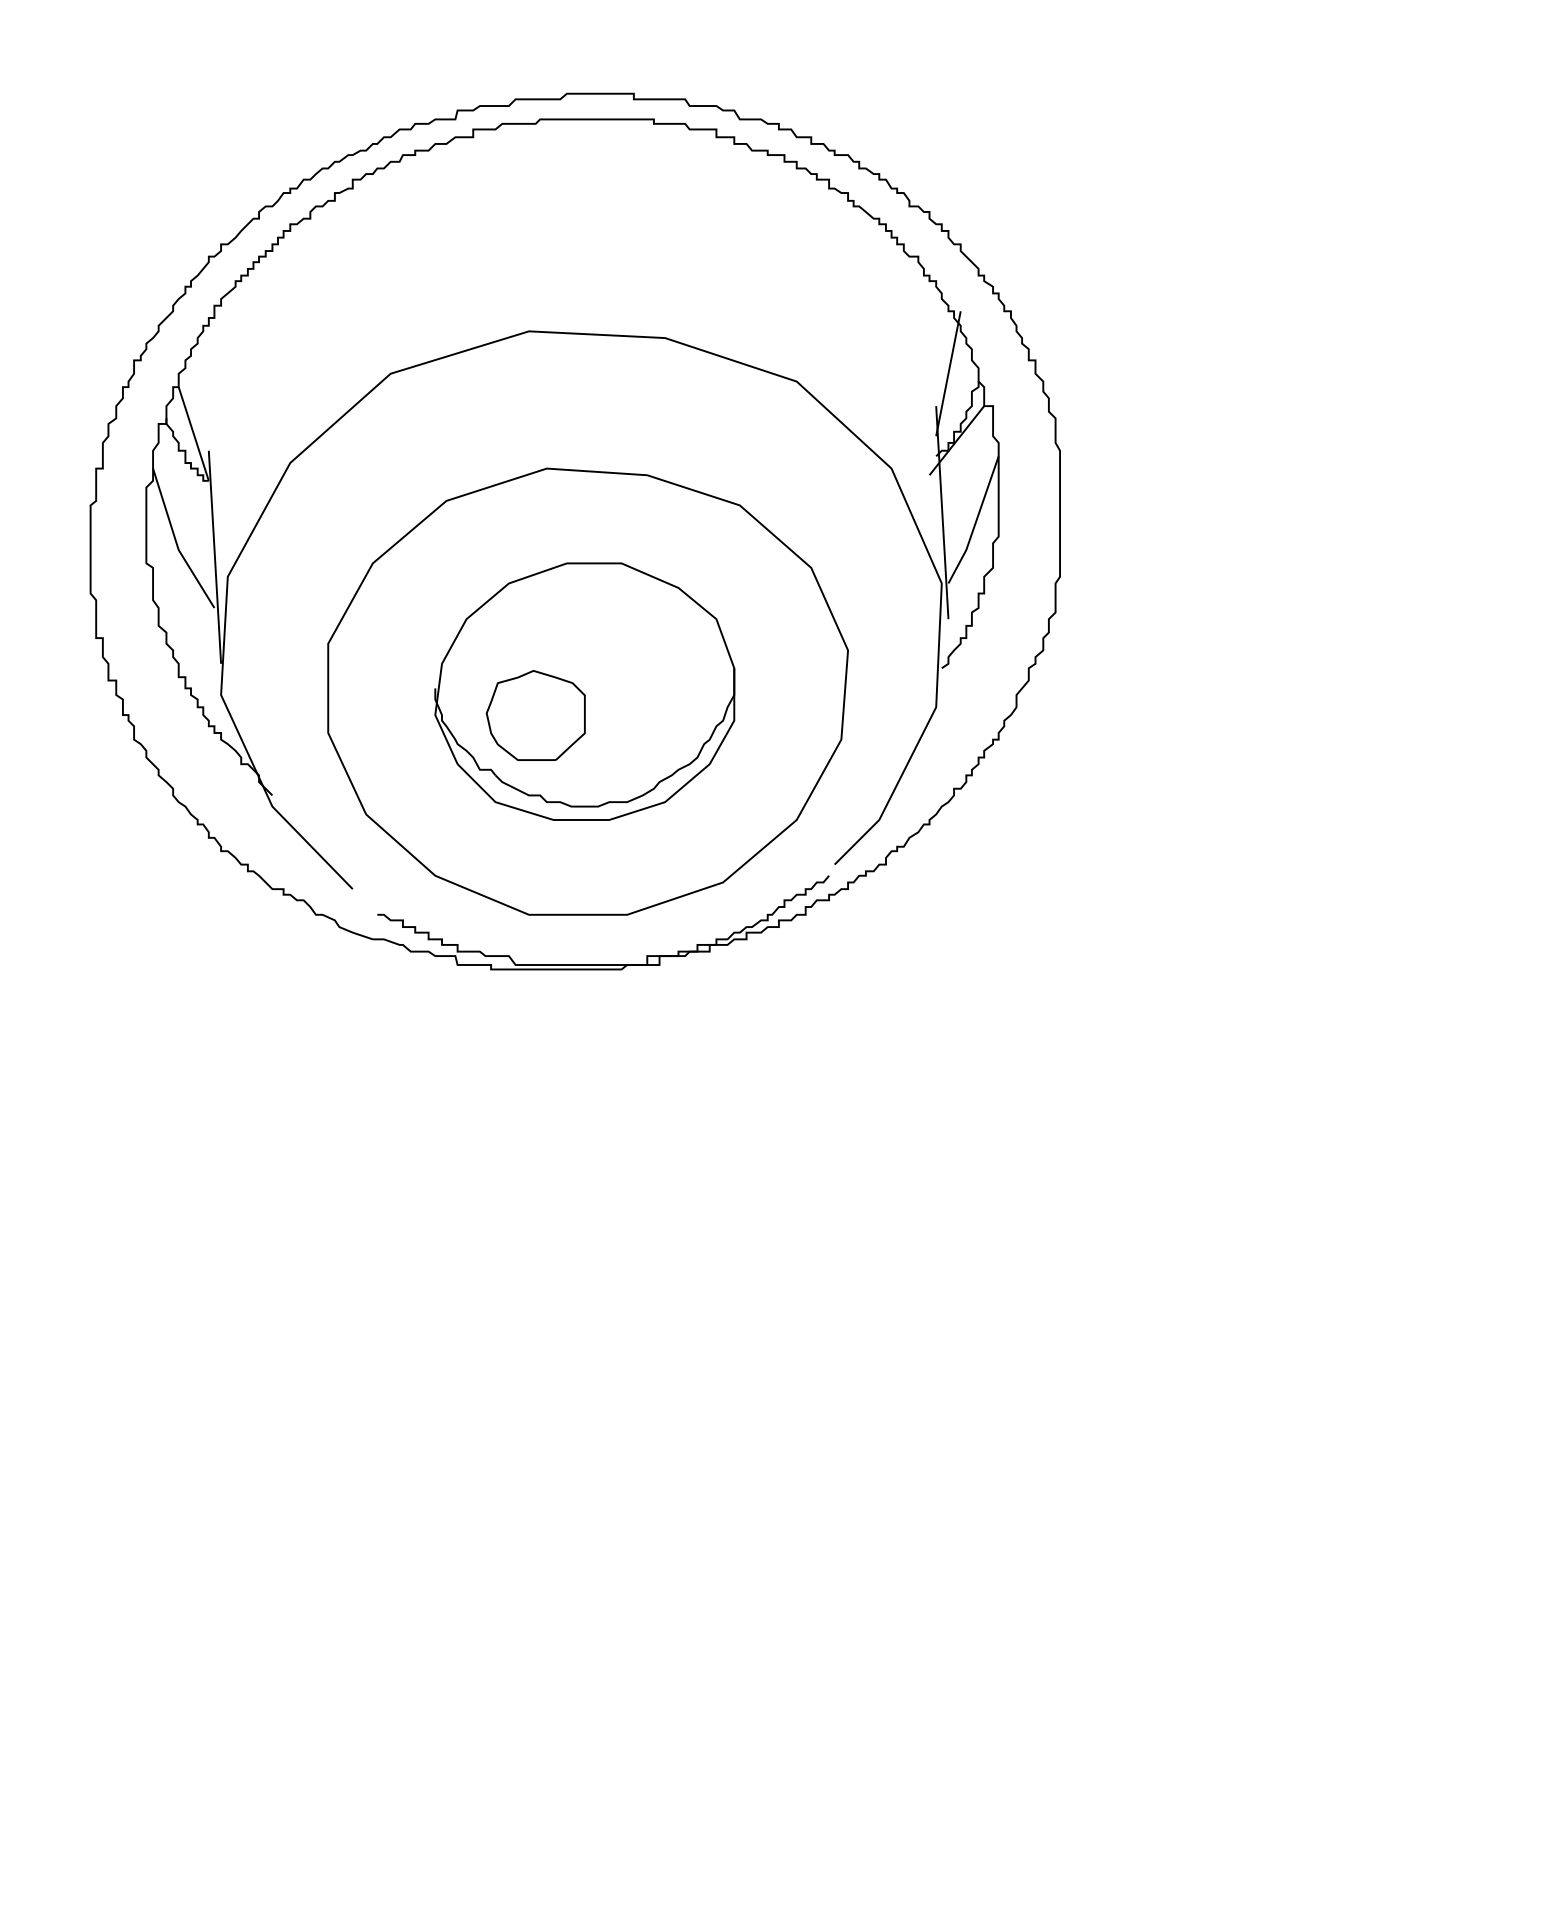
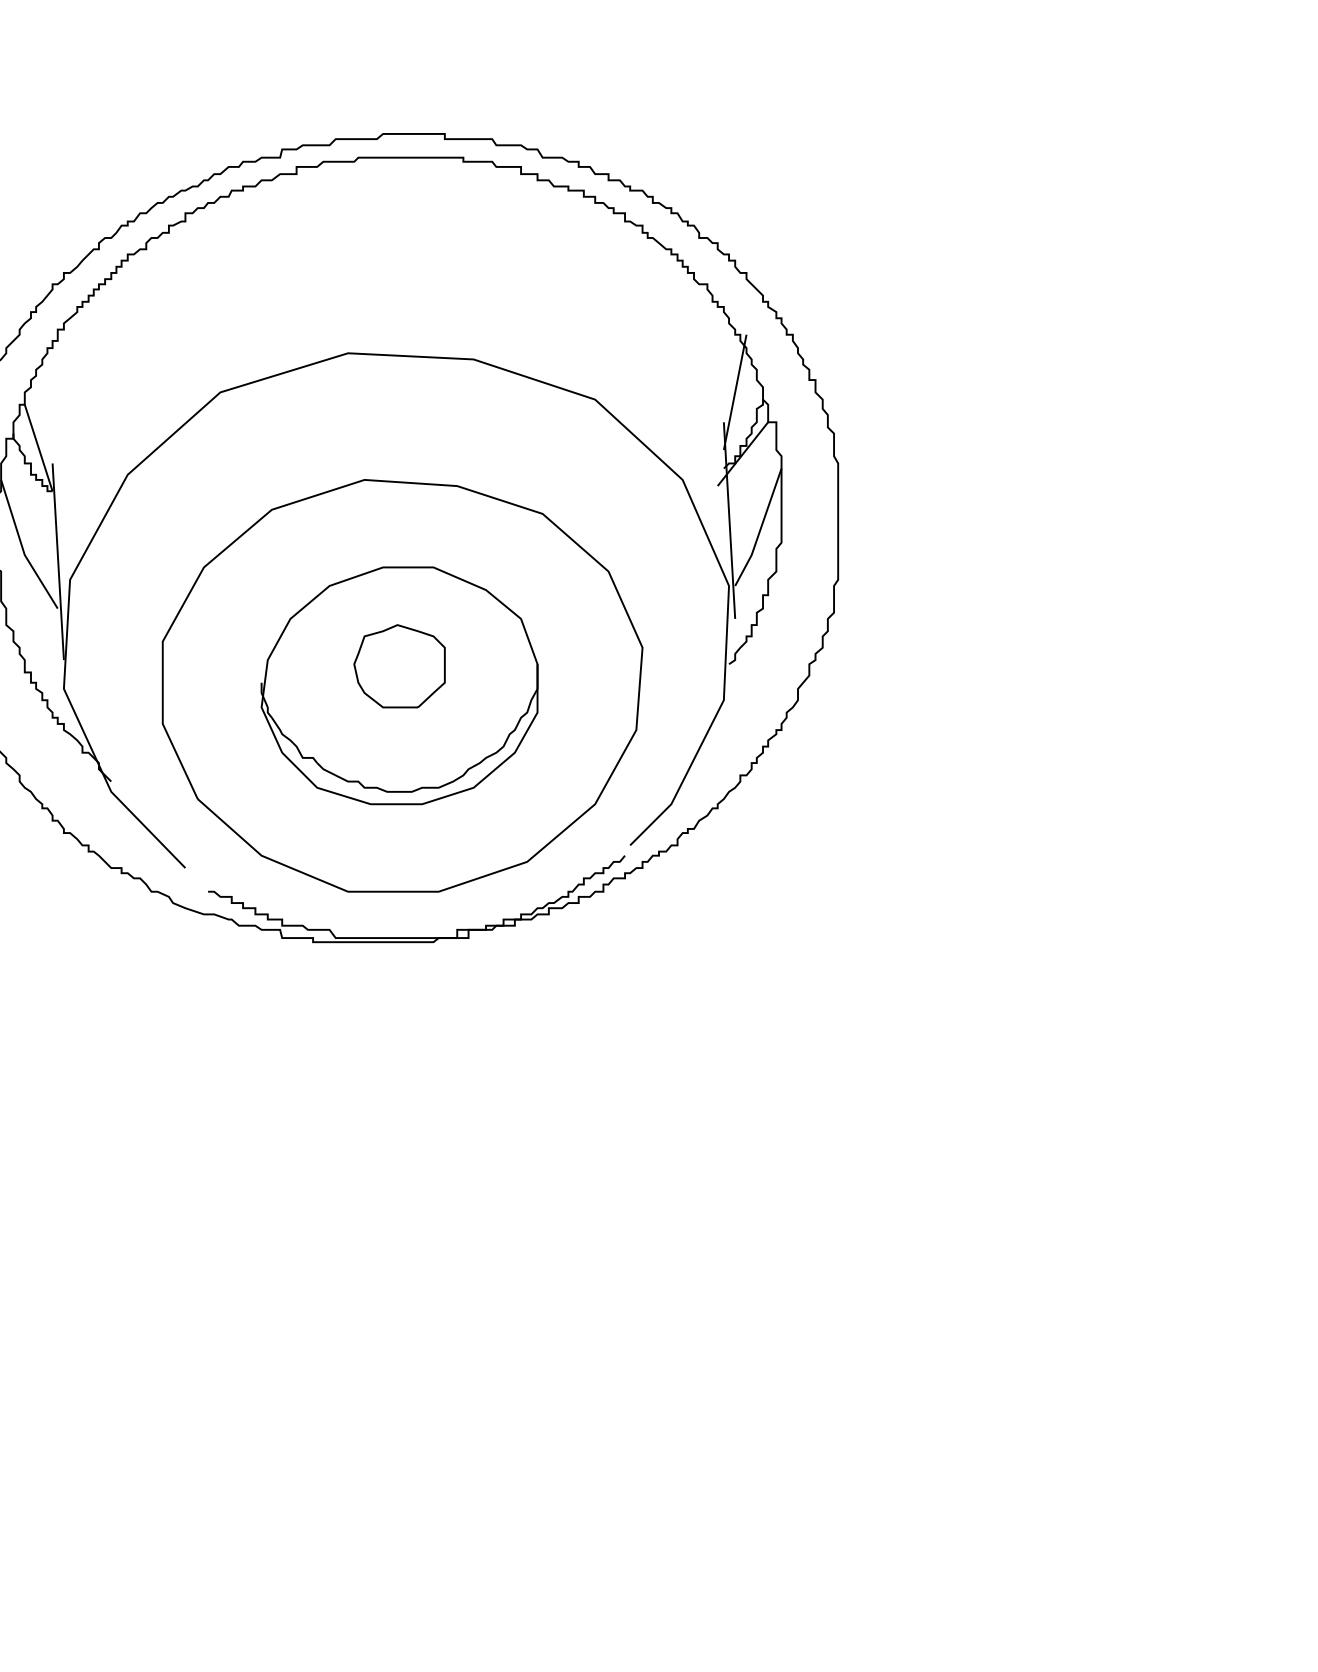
part: (535, 715) -> (399, 666), moved

